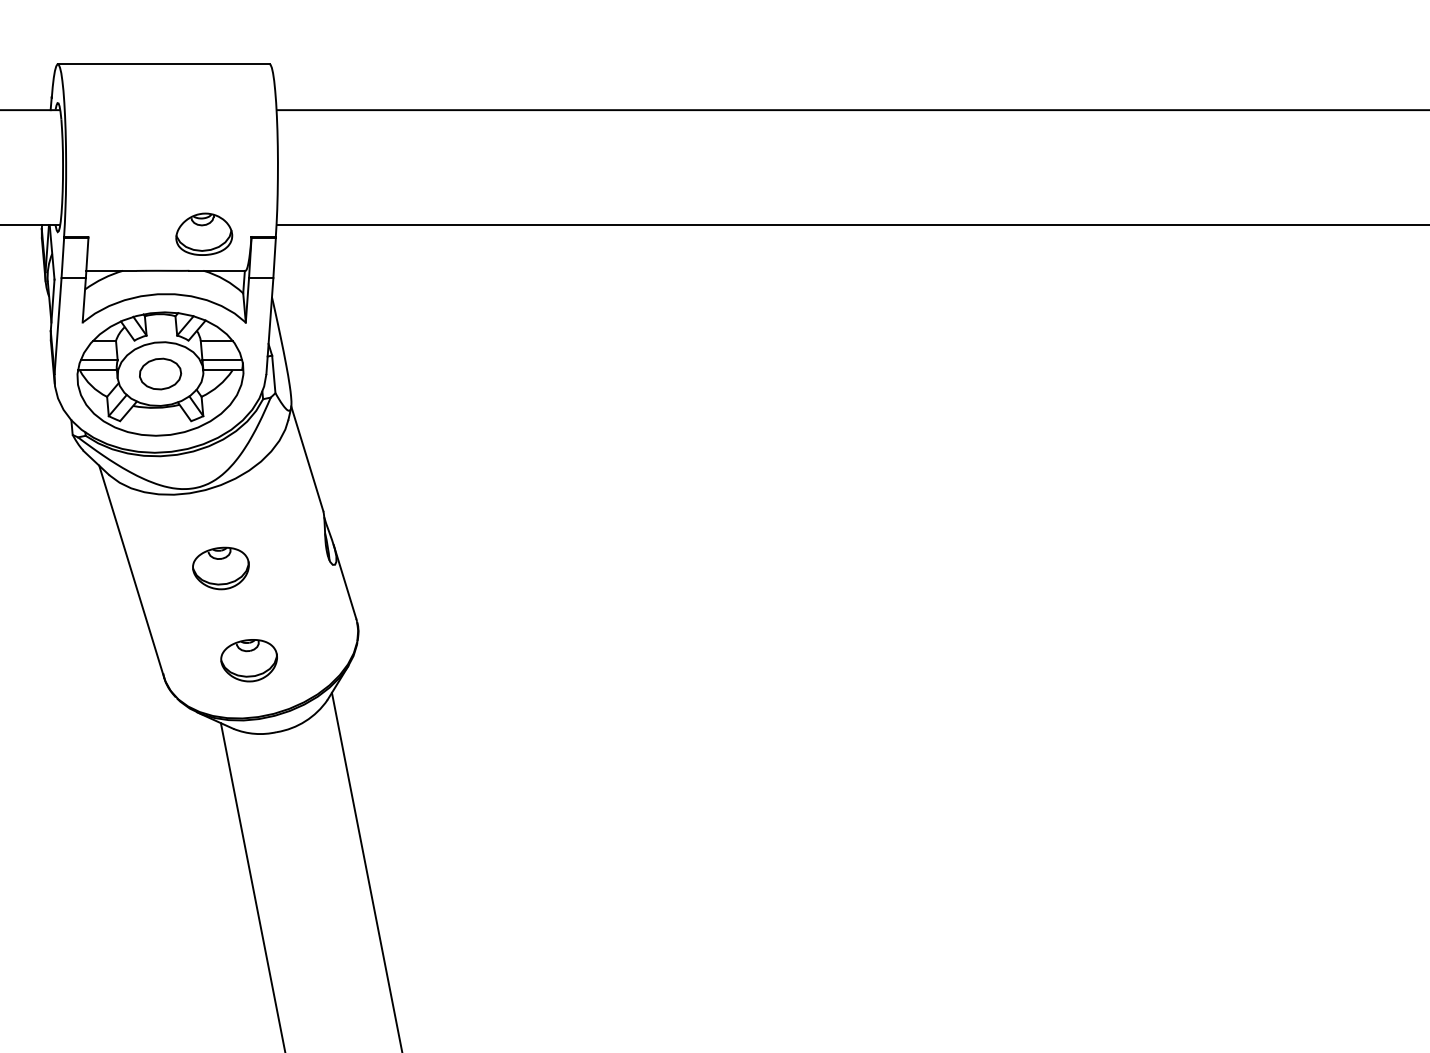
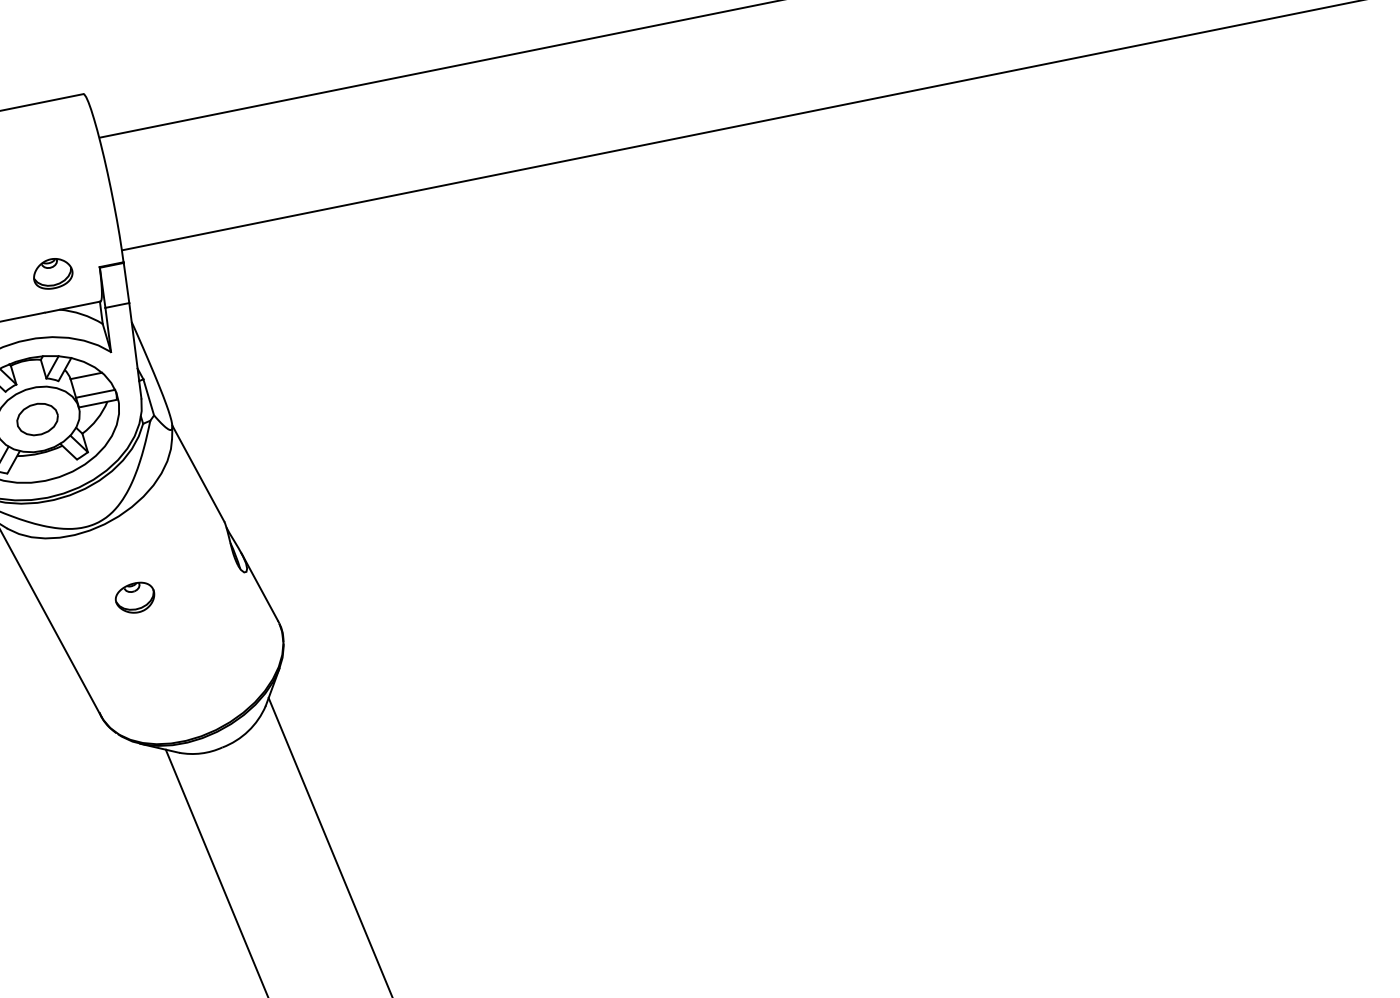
part: (204, 233) -> (52, 272), size x0.7
part: (220, 568) -> (134, 598), size x0.7
part: (248, 660) -> (180, 682), removed

